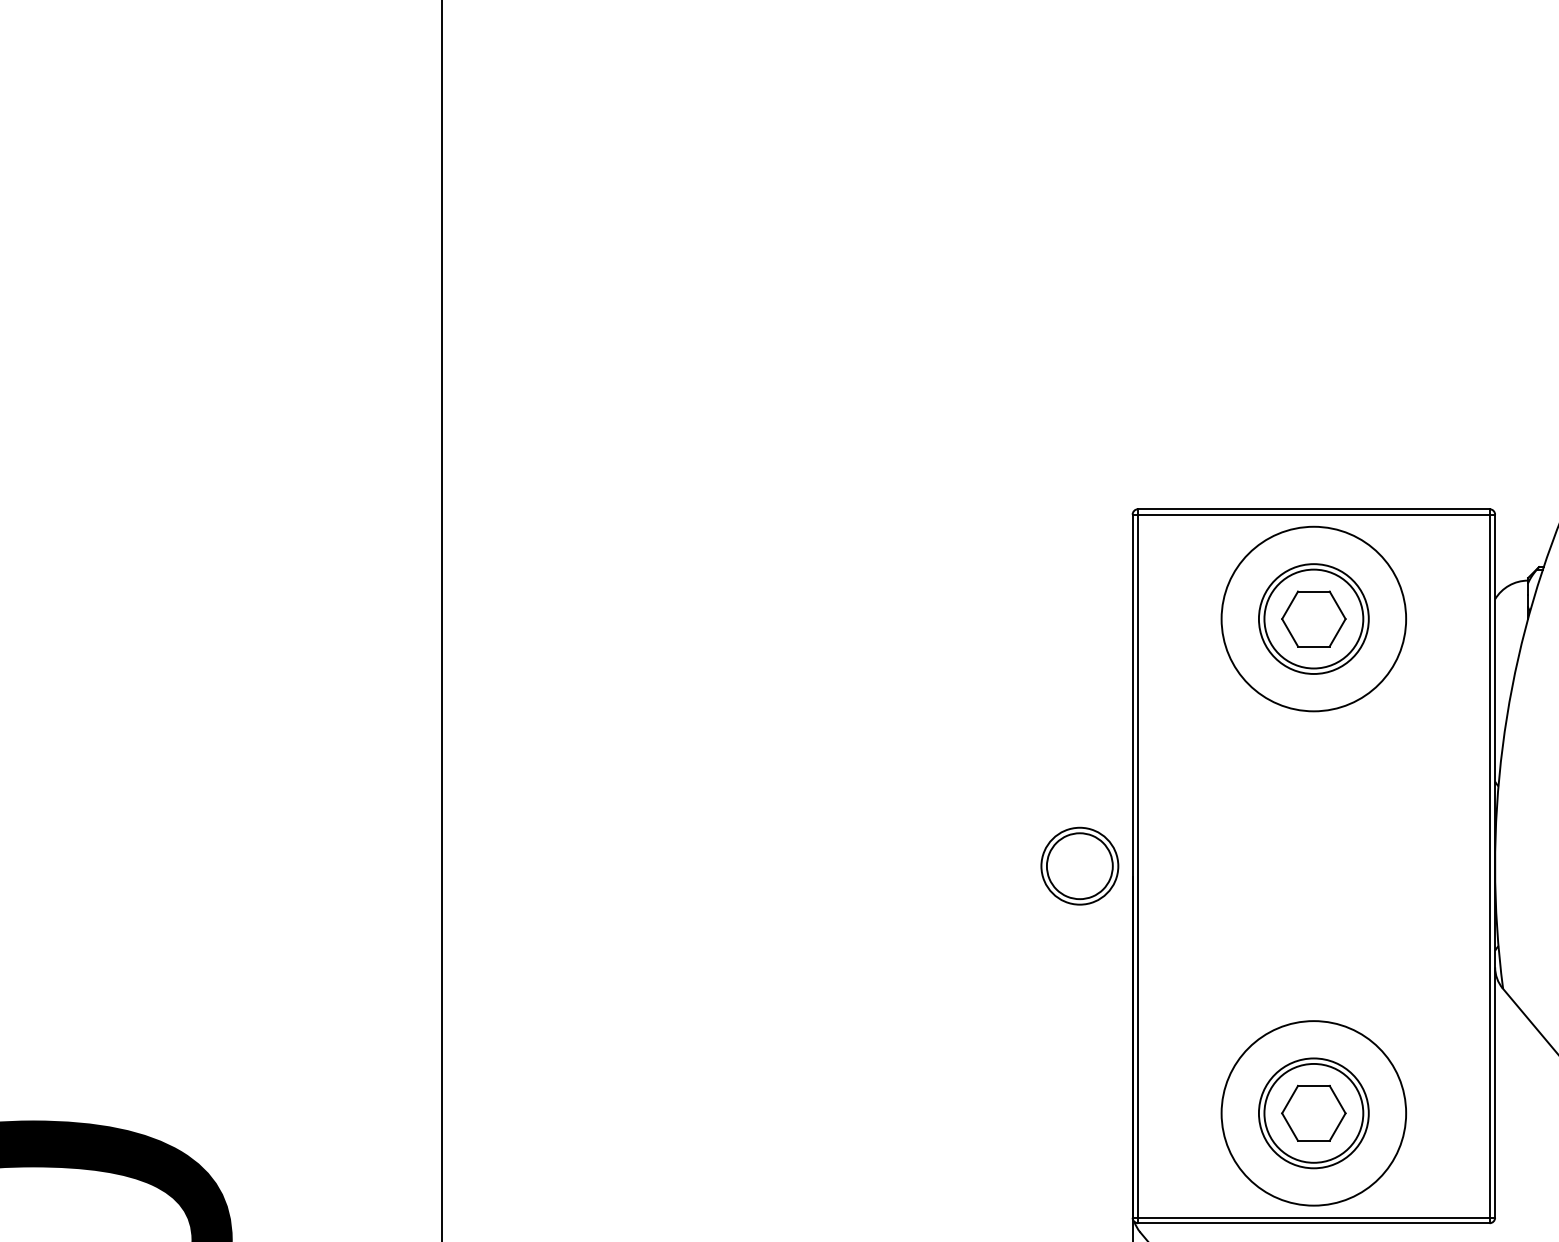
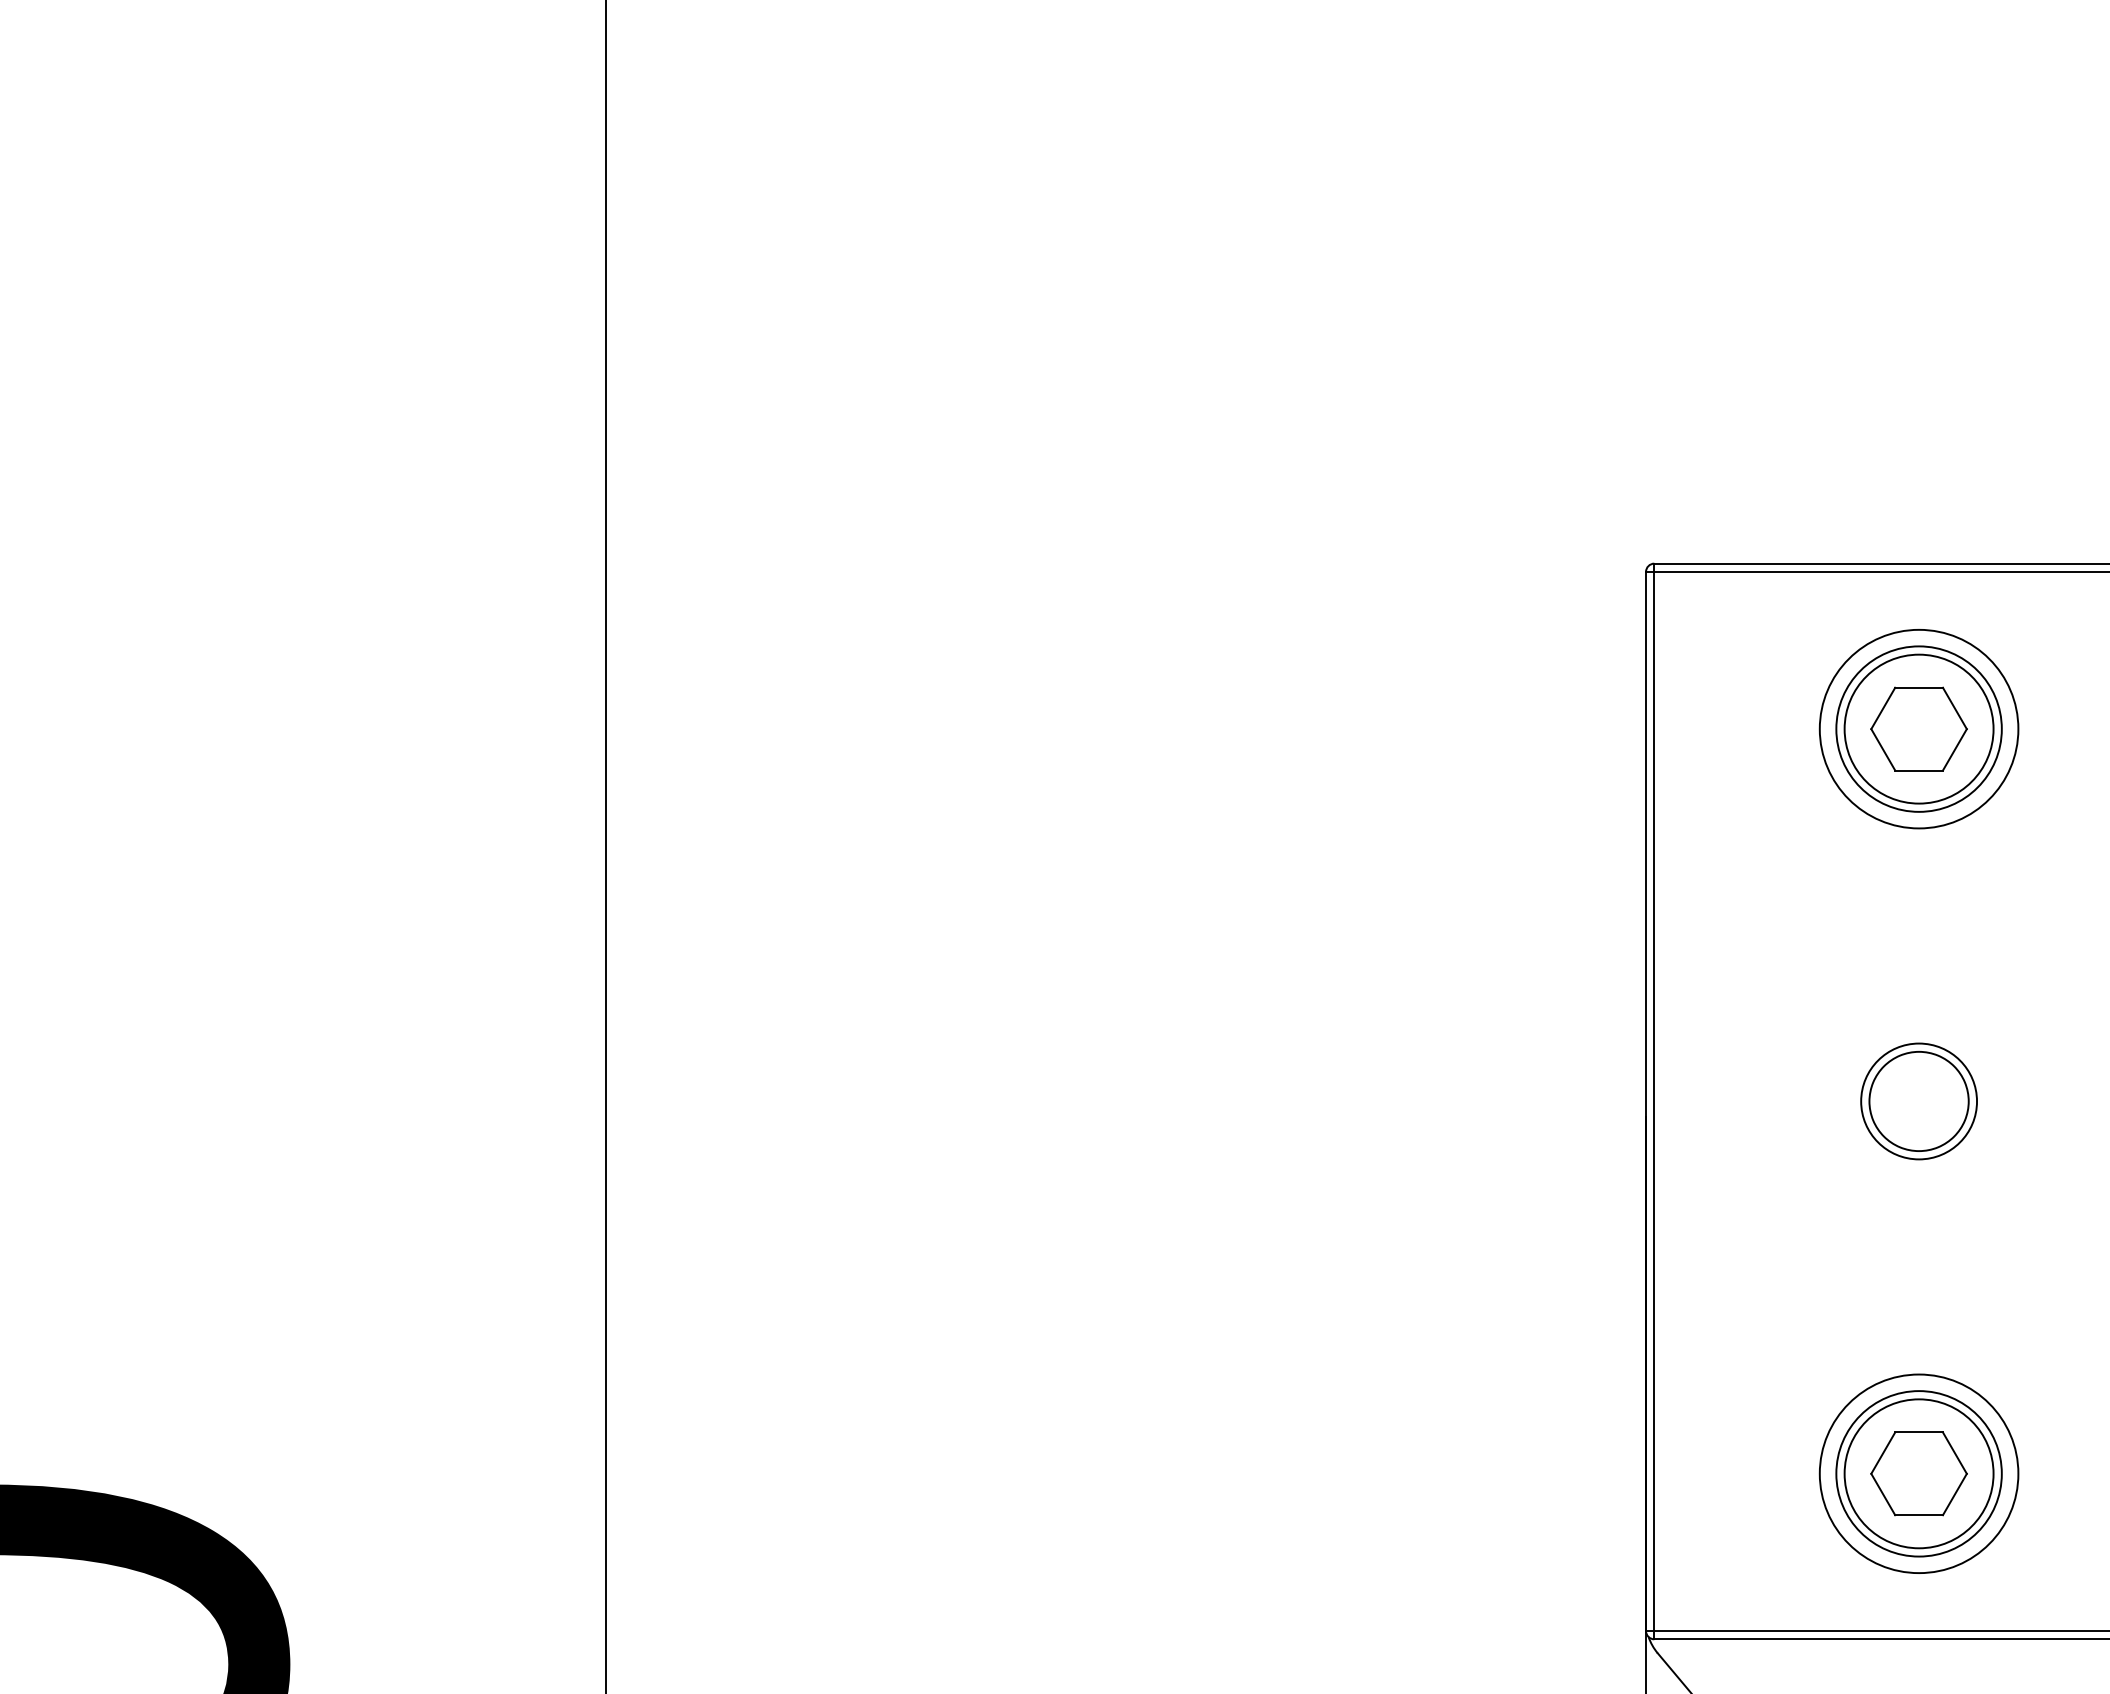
circle: (1313, 618) -> (1918, 728), size x0.71
part: (1079, 865) -> (1918, 1100), moved
circle: (1313, 1113) -> (1918, 1474), size x0.71

